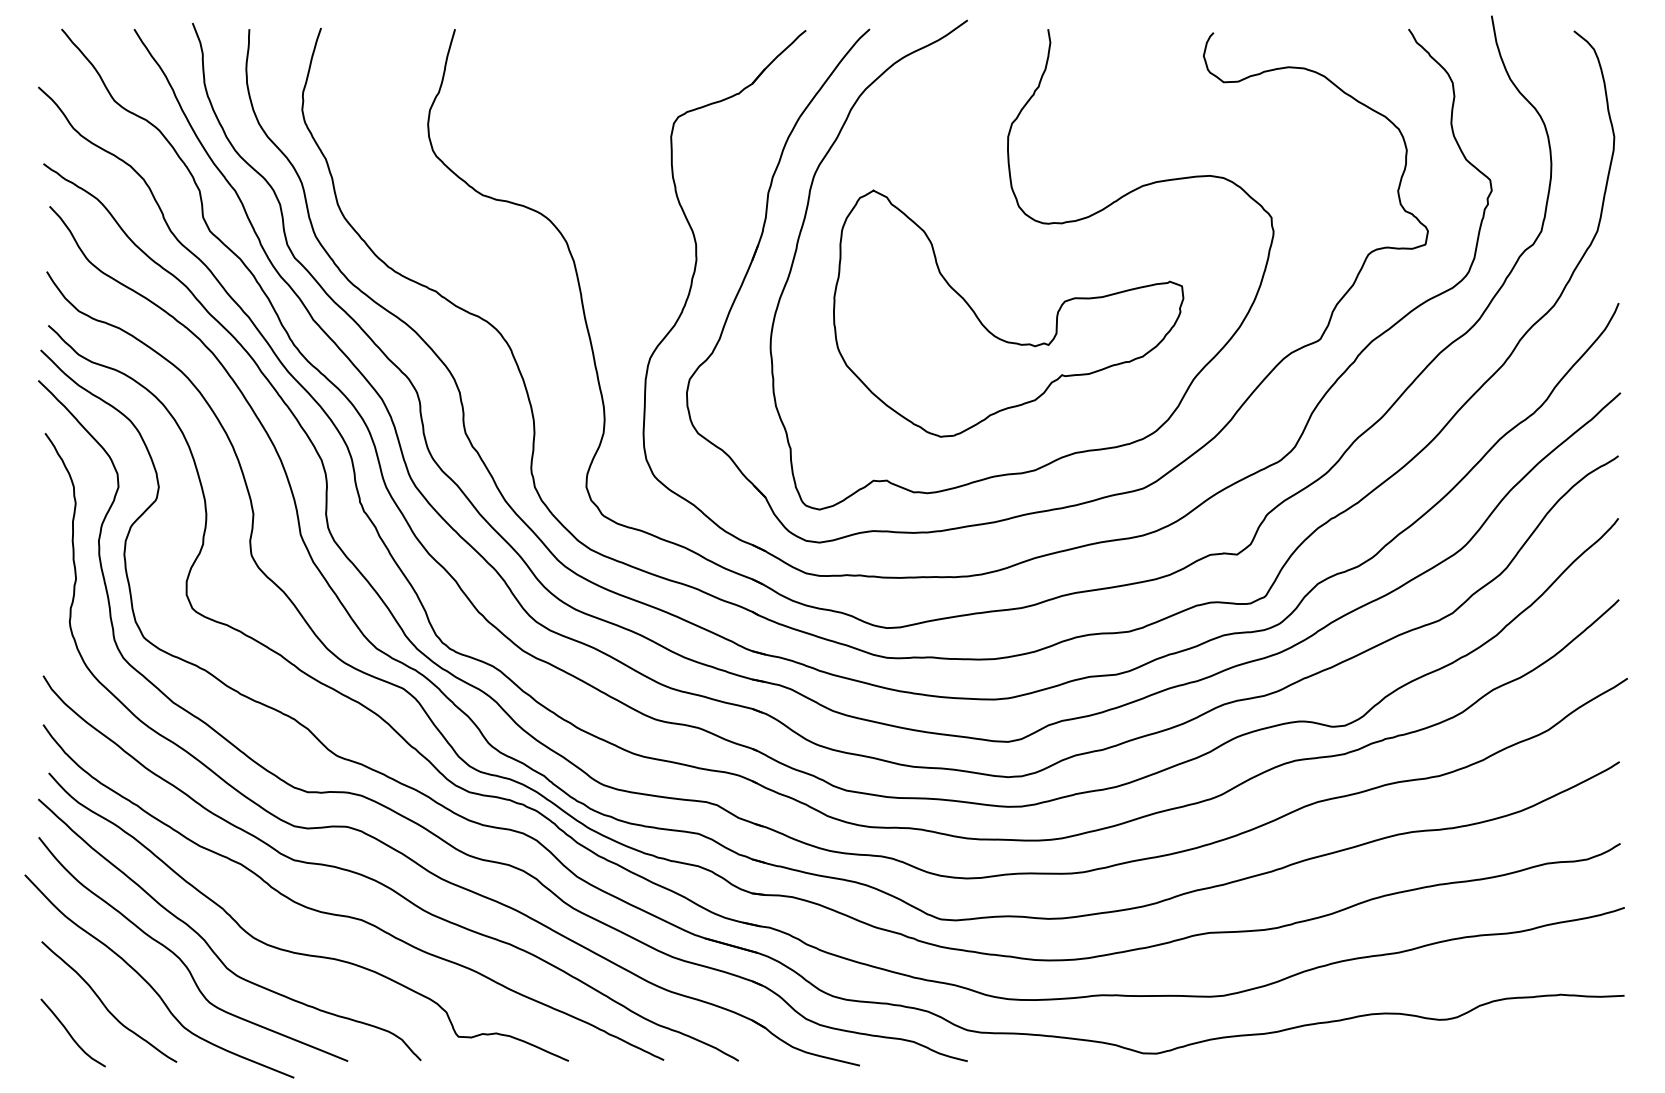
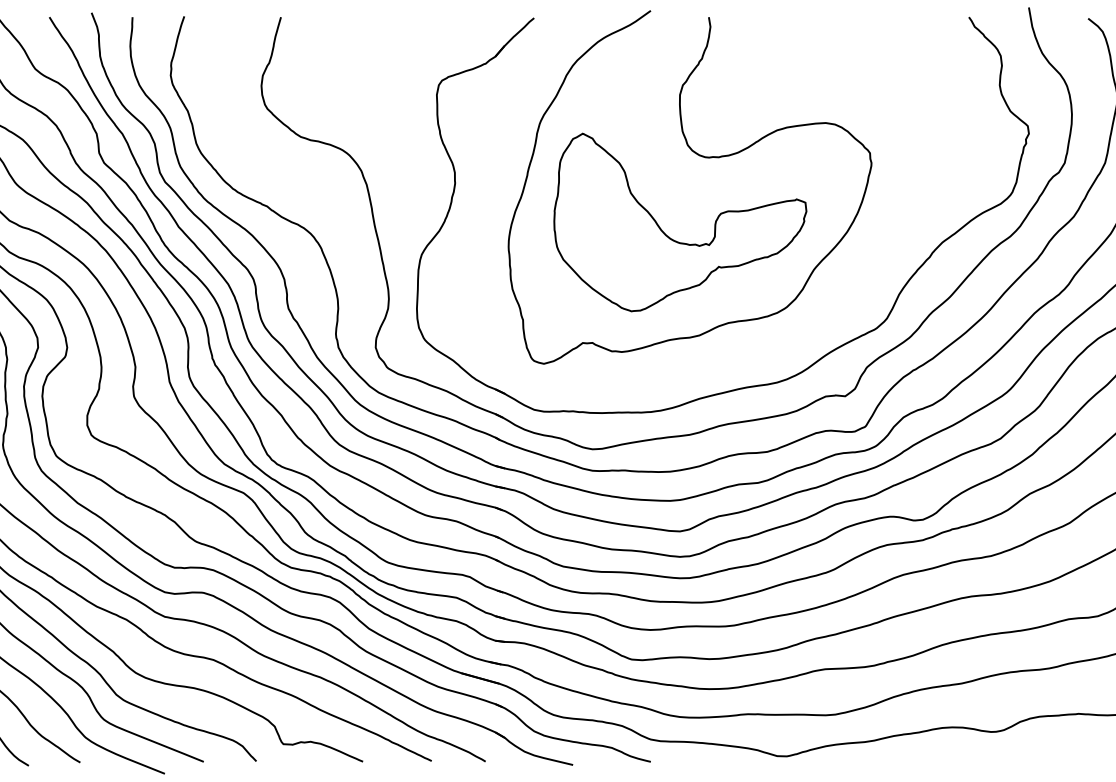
part: (1185, 458) -> (807, 326), removed

